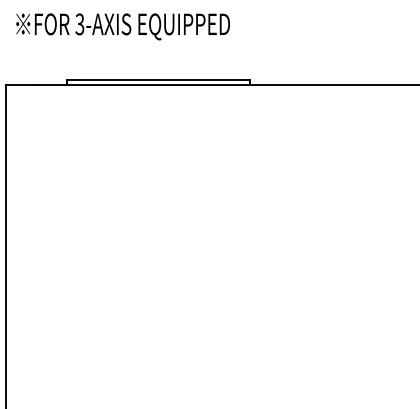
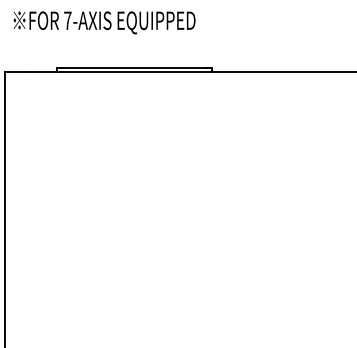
text: (79, 24) -> (67, 20), 3-AXIS -> 7-AXIS

